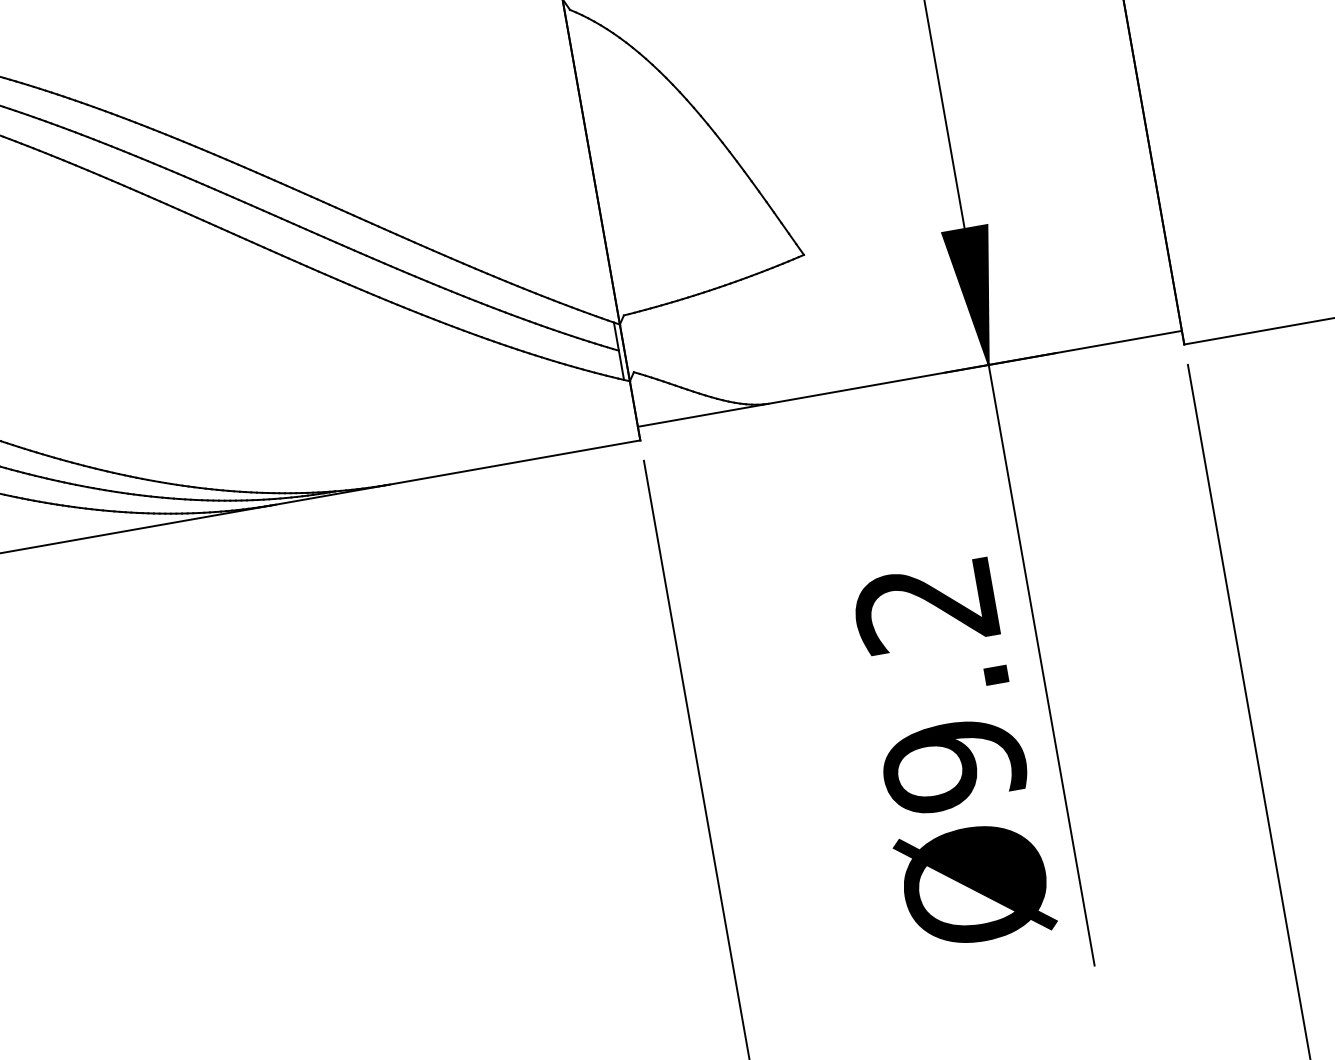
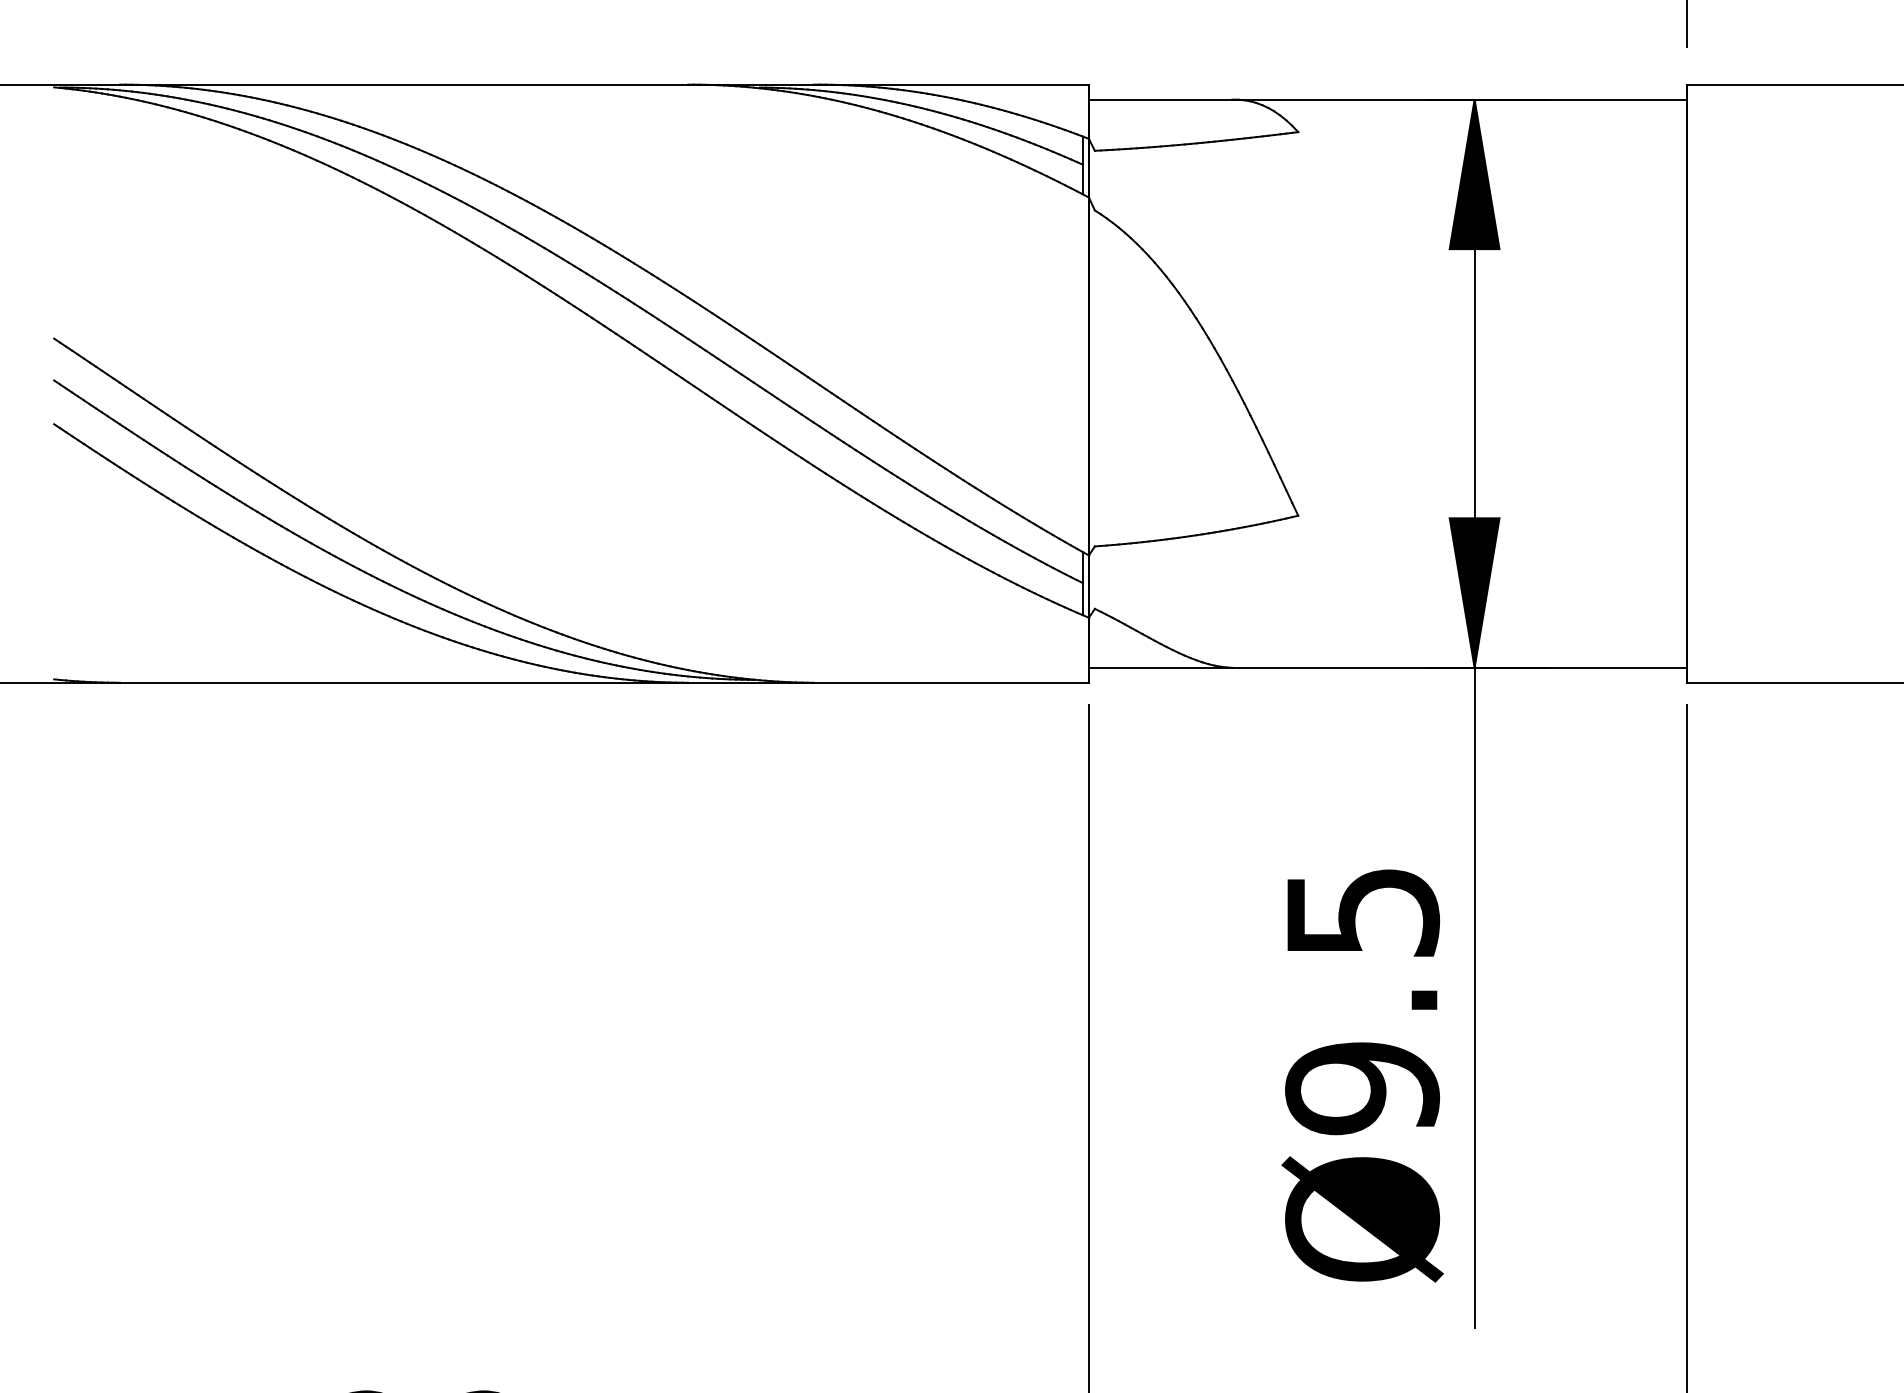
text: (926, 606) -> (1362, 913), Ø9.2 -> Ø9.5

